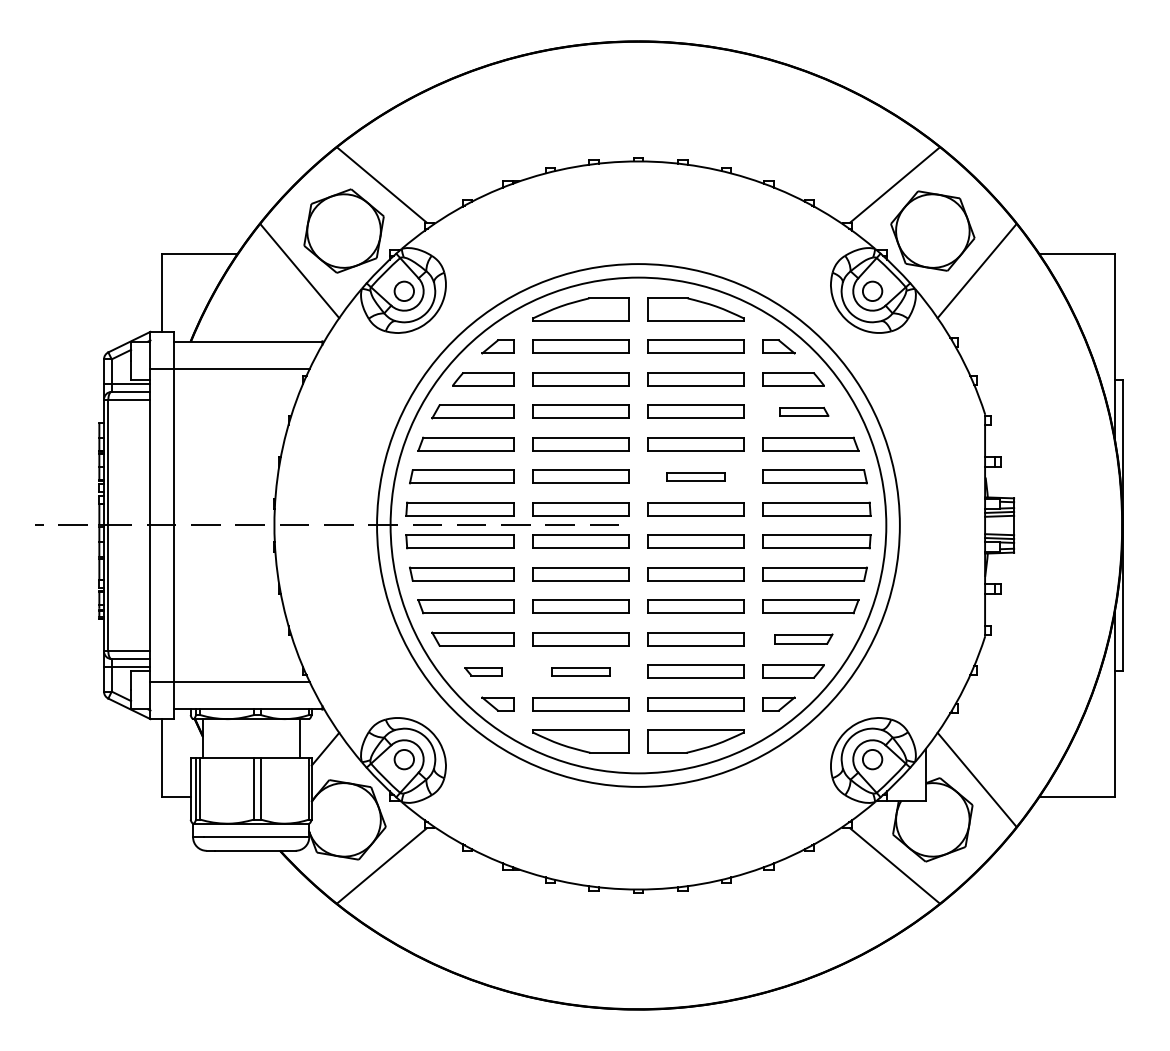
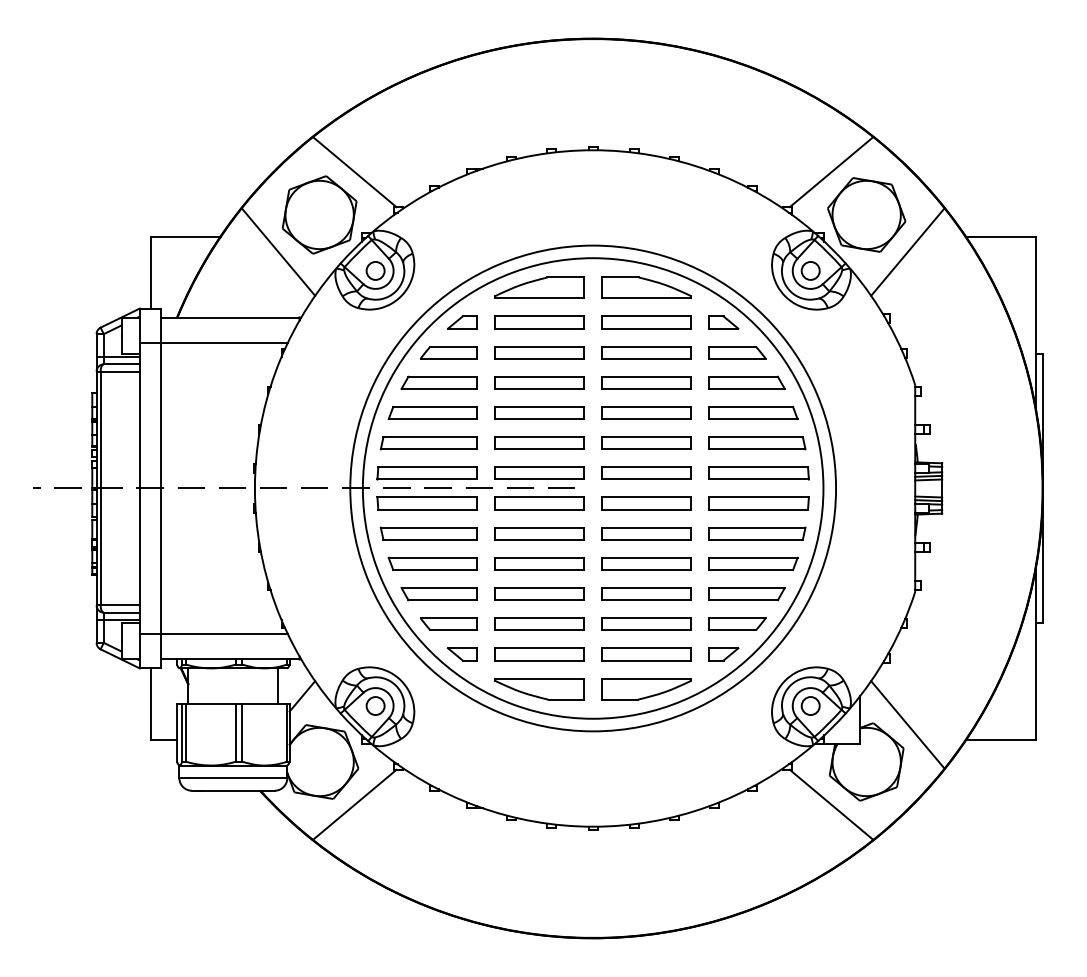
part: (803, 411) -> (746, 382), size x1.67
part: (695, 476) -> (646, 442), size x1.67
part: (803, 638) -> (746, 593), size x1.43
part: (483, 671) -> (449, 624), size x1.67
part: (580, 671) -> (539, 624), size x1.67

